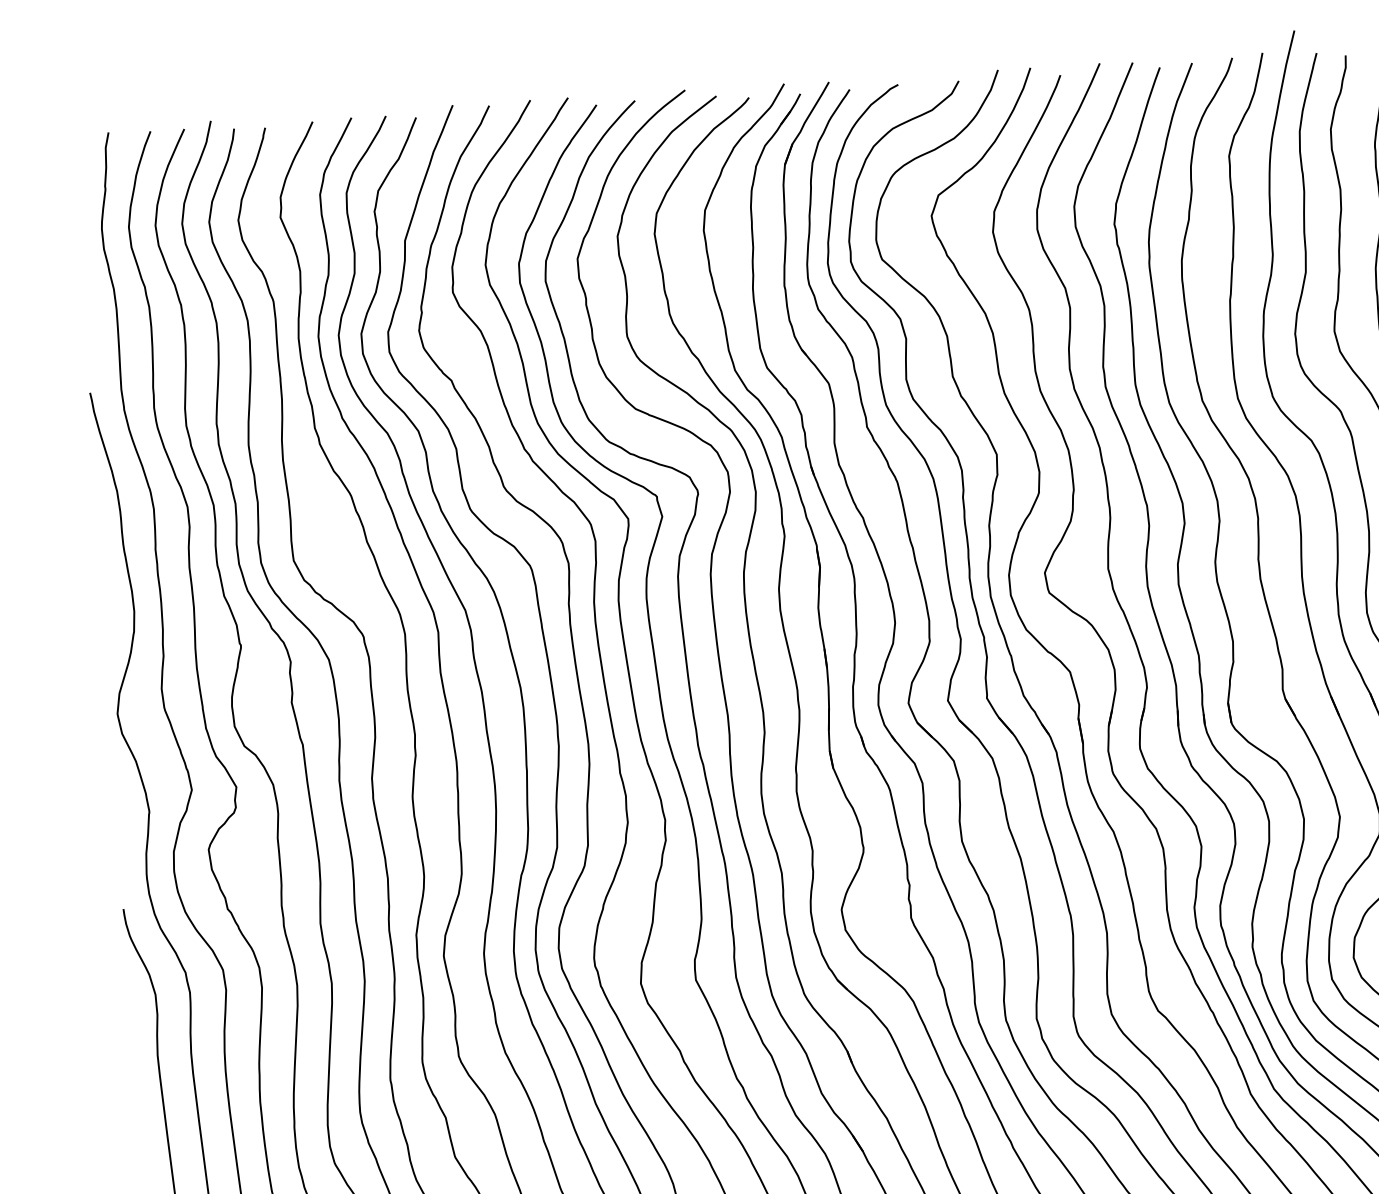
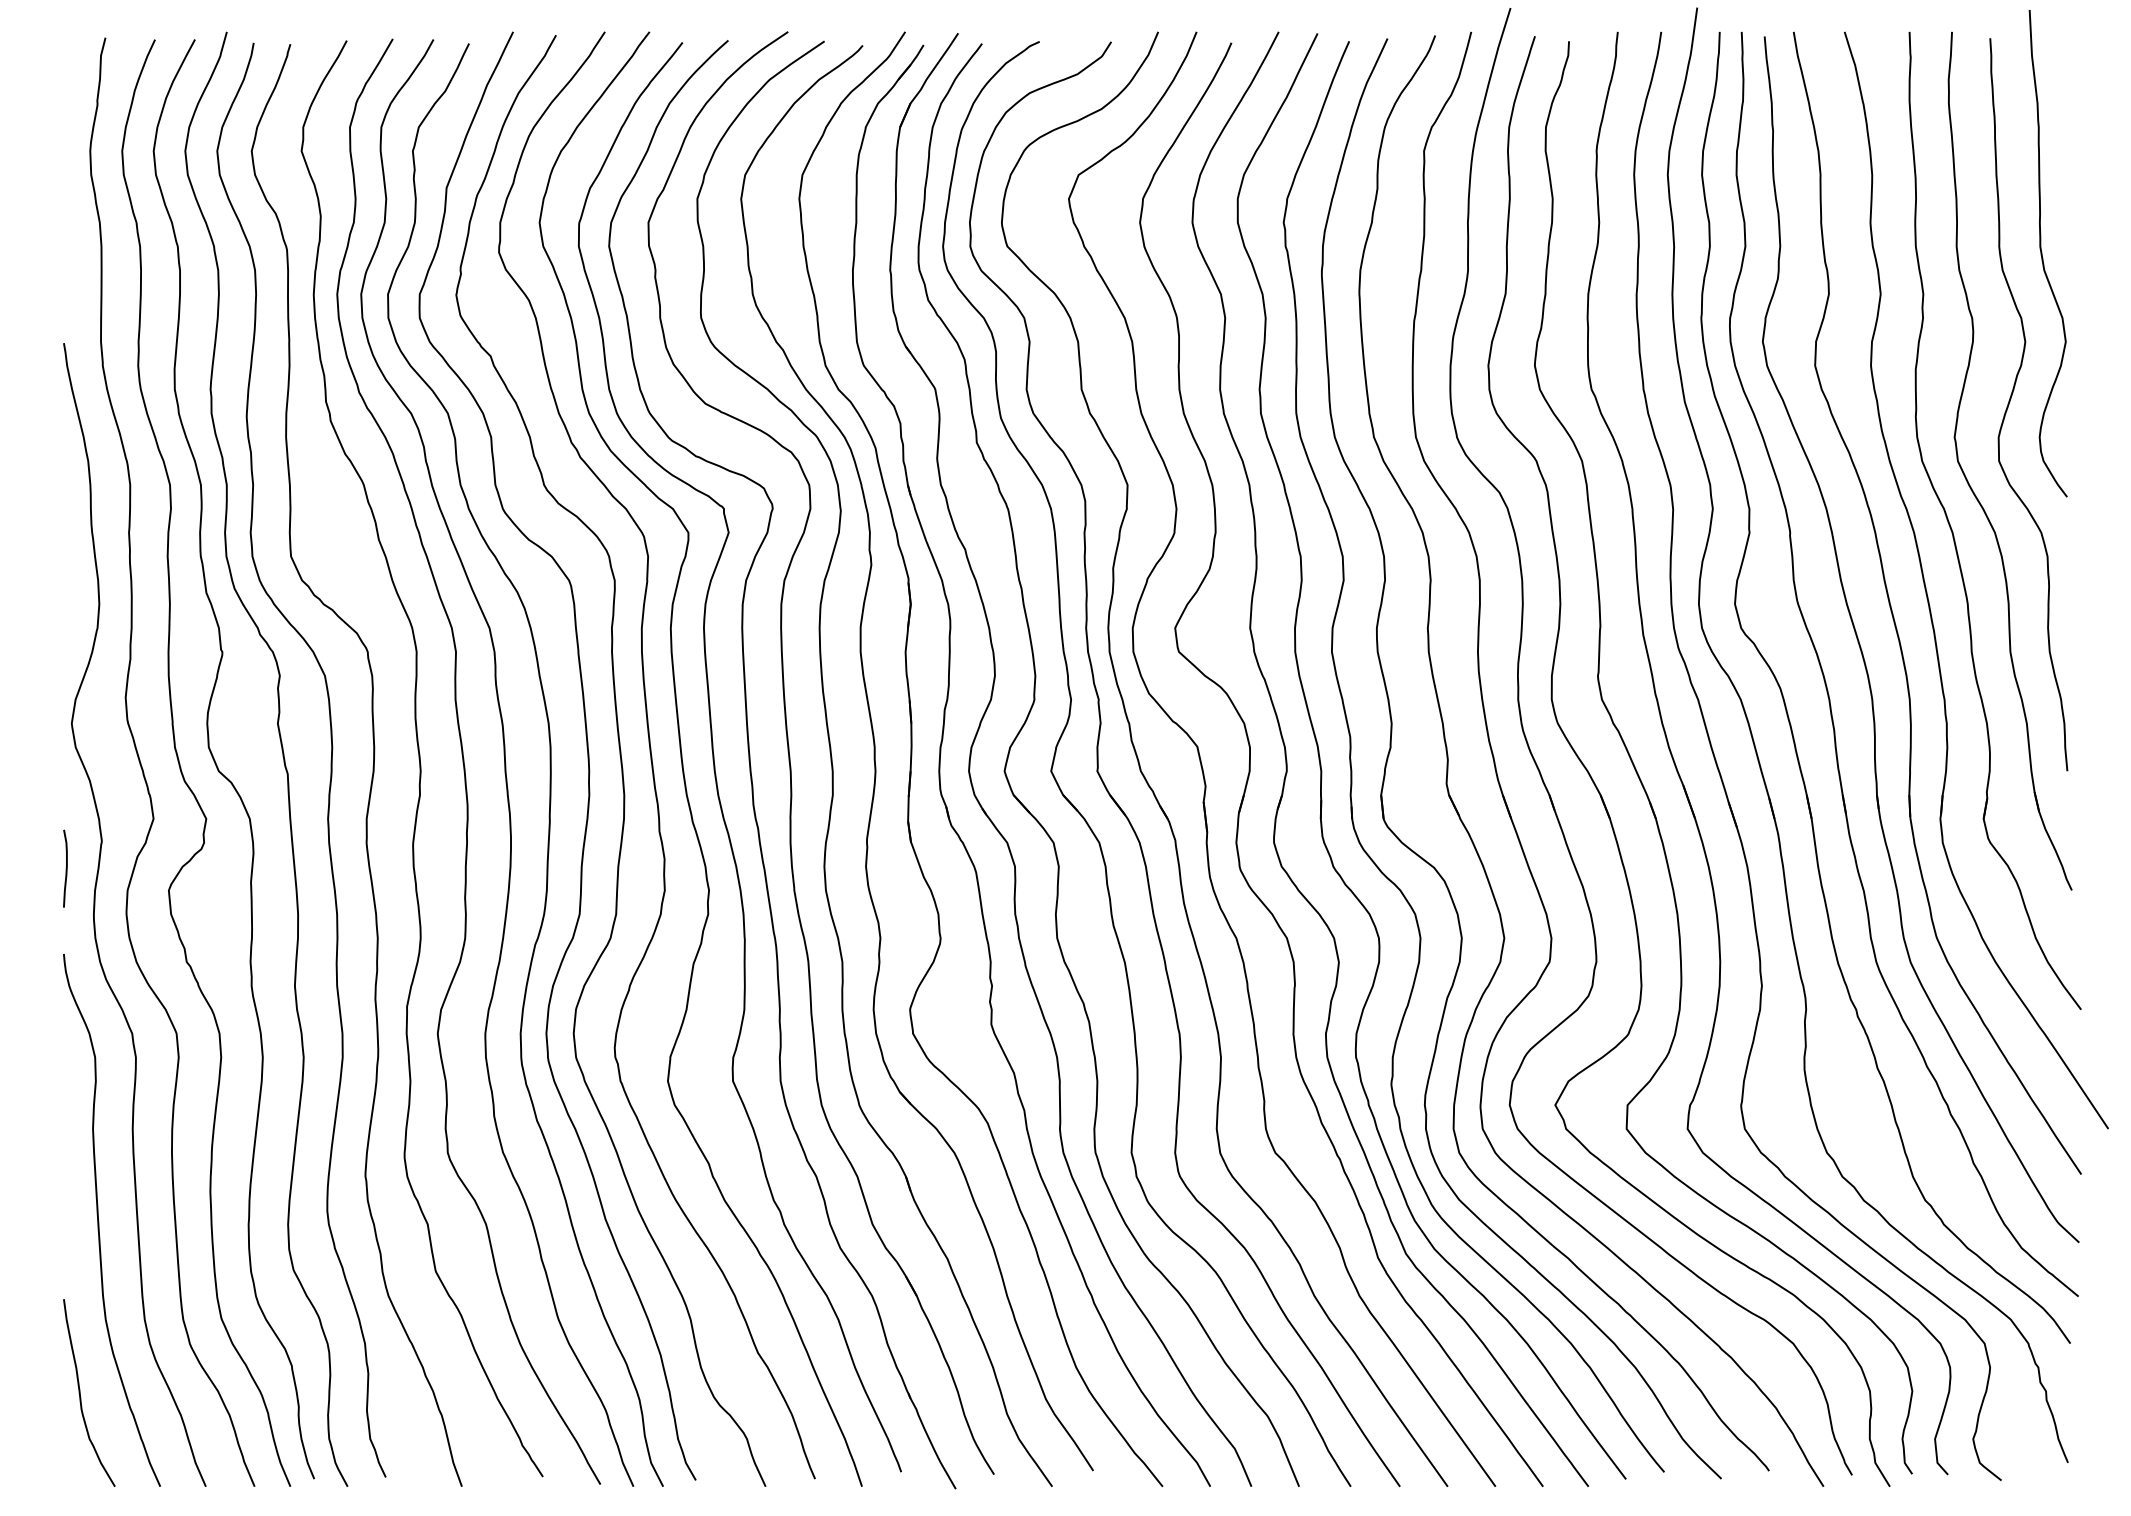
curve: (120, 836) -> (65, 868), added

